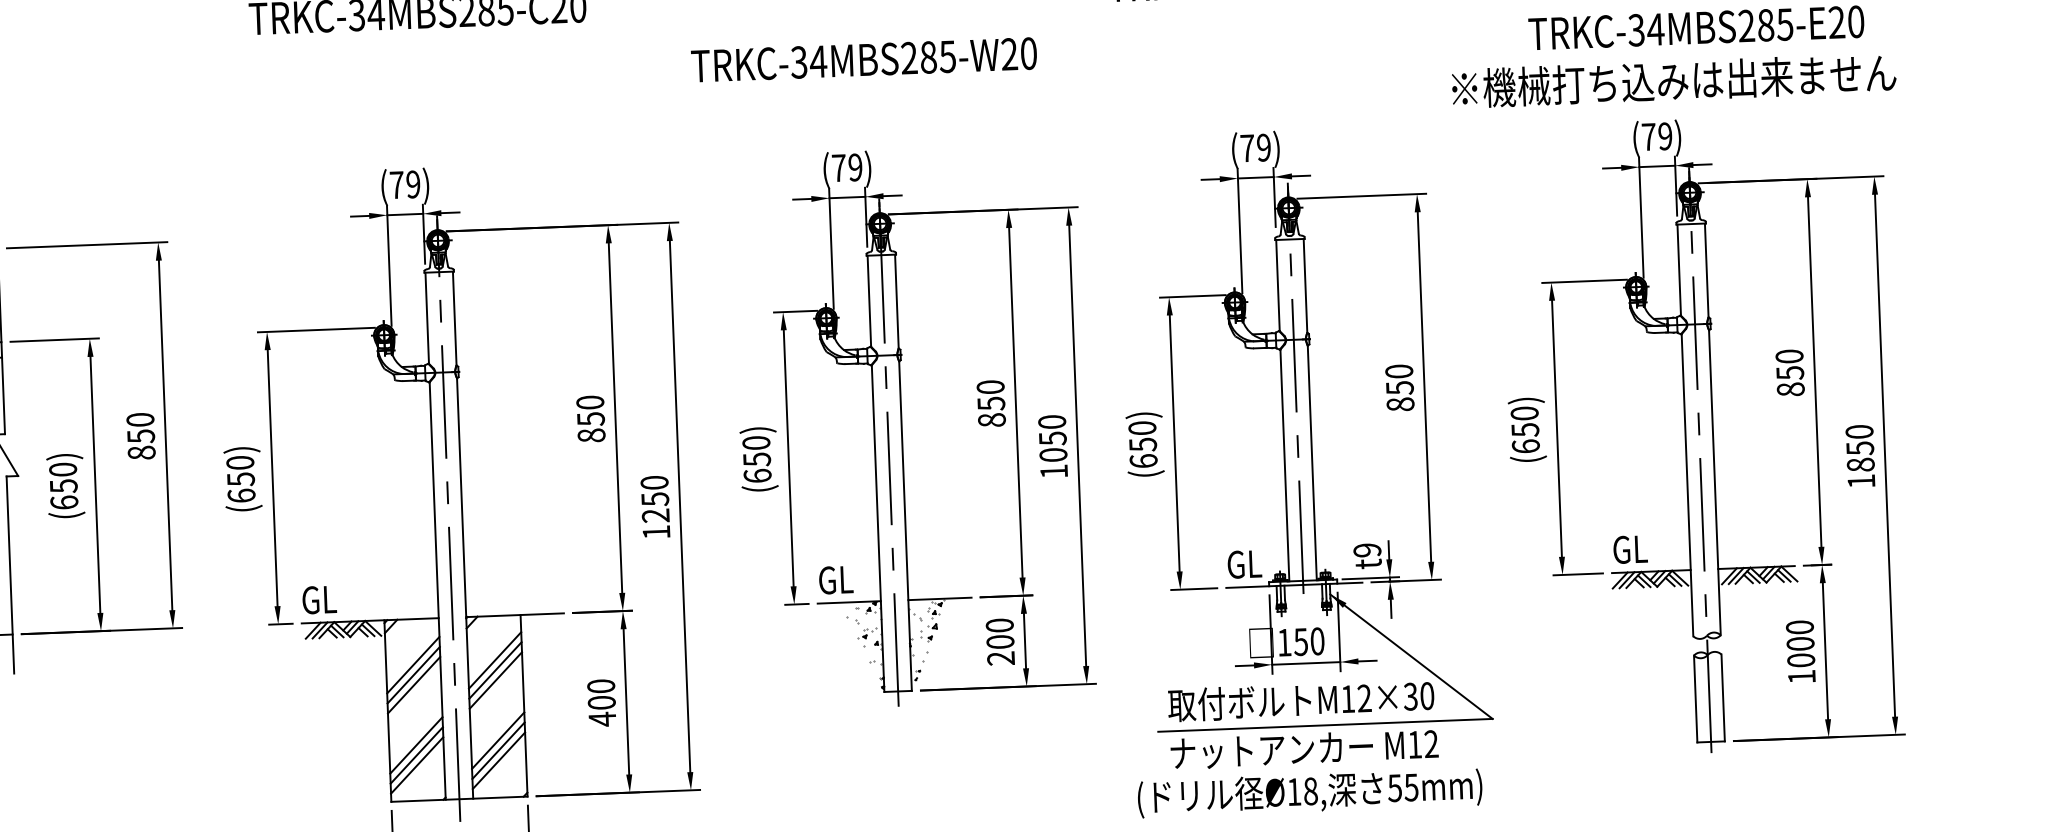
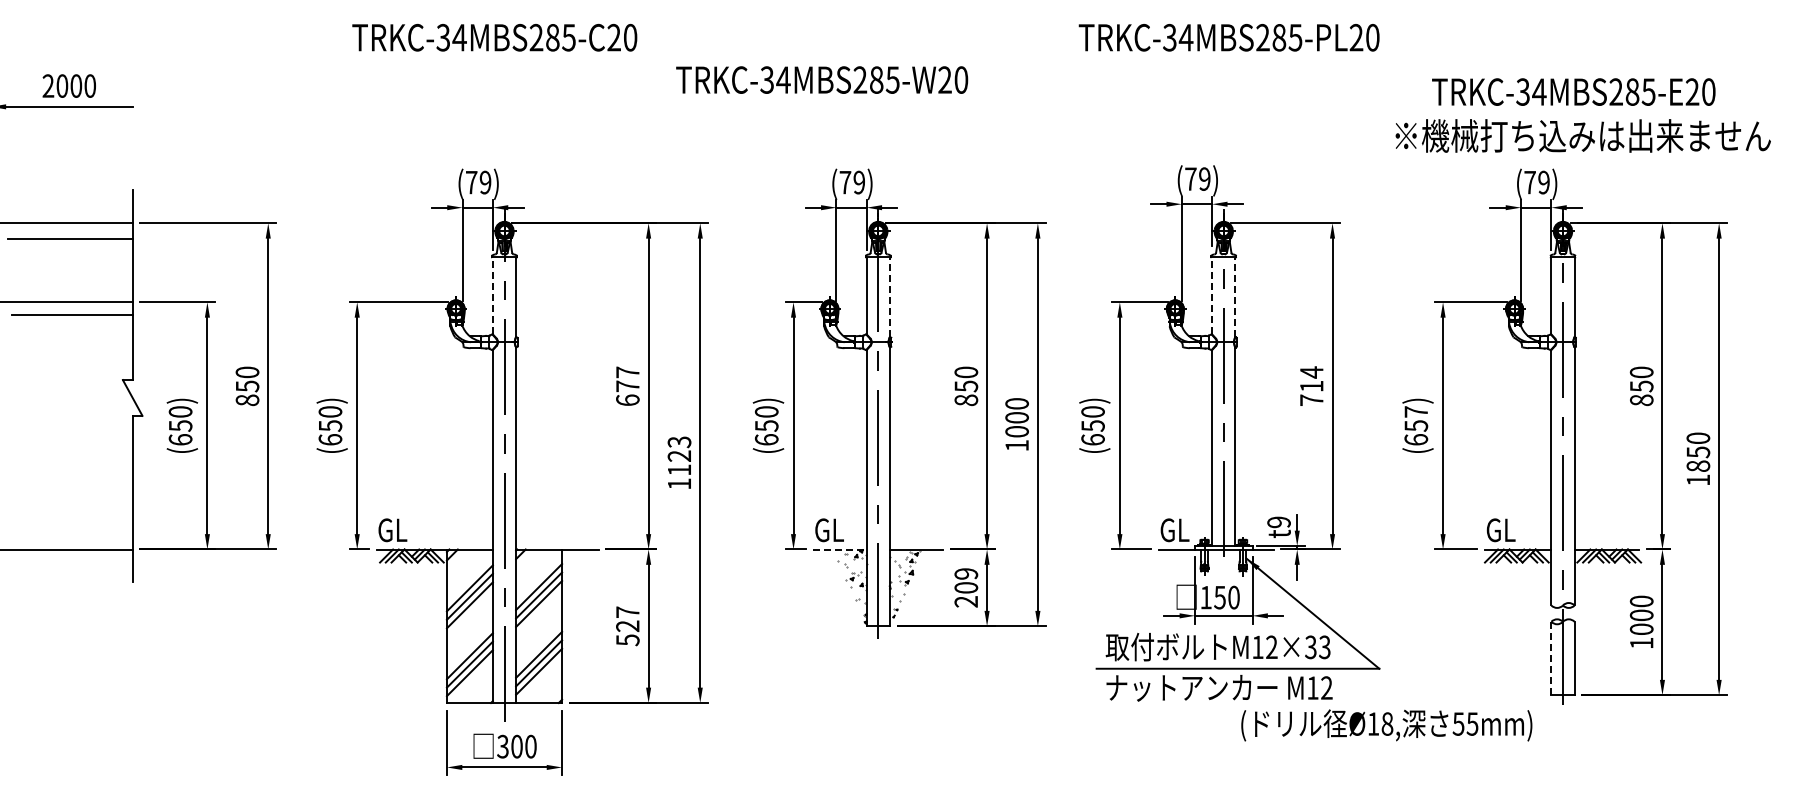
text: (864, 59) -> (822, 79), moved
text: (1673, 80) -> (1582, 135), moved
line: (1278, 285) -> (1212, 295), solid -> dashed
line: (1305, 286) -> (1235, 297), solid -> dashed
line: (896, 302) -> (889, 297), solid -> dashed
line: (426, 317) -> (492, 295), solid -> dashed
text: (1399, 388) -> (1311, 386), 850 -> 714
text: (1524, 412) -> (1416, 411), (650) -> (657)
text: (590, 419) -> (627, 386), 850 -> 677
text: (1052, 438) -> (1016, 417), 1050 -> 1000
text: (655, 498) -> (679, 455), 1250 -> 1123
line: (849, 602) -> (840, 549), solid -> dashed
text: (1000, 625) -> (966, 573), 200 -> 209
text: (1426, 696) -> (1324, 647), M12×30 -> M12×33
line: (1695, 698) -> (1551, 658), solid -> dashed
text: (601, 703) -> (627, 626), 400 -> 527
text: (1309, 793) -> (1386, 725), moved

